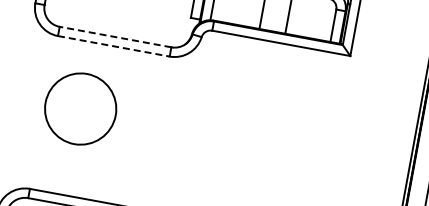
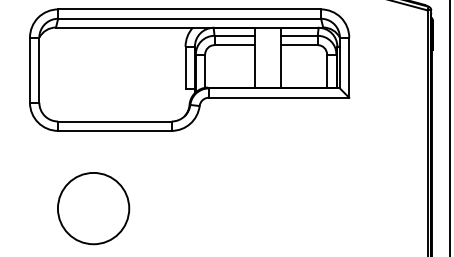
line: (115, 37) -> (114, 121), dashed -> solid
line: (113, 45) -> (114, 130), dashed -> solid
circle: (80, 108) -> (93, 208), moved

